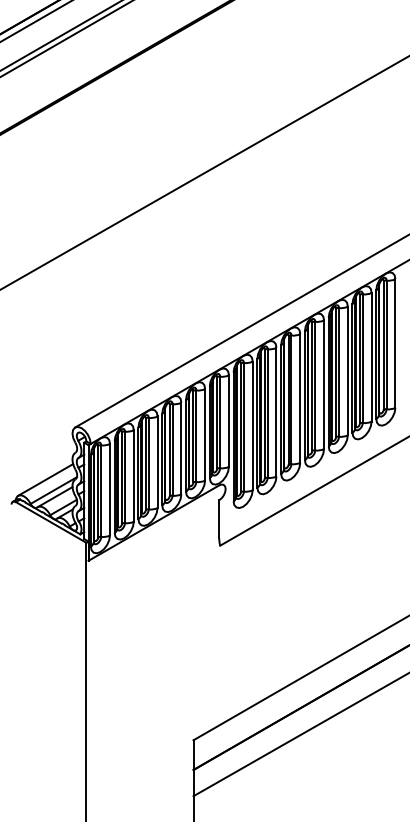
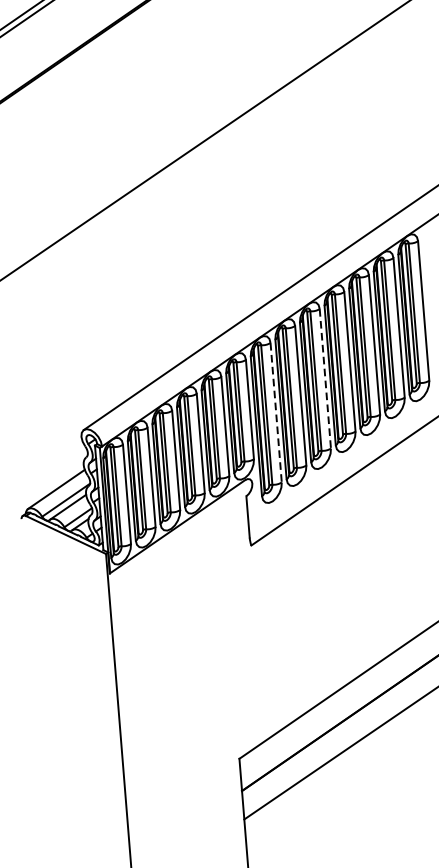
line: (300, 398) -> (325, 378), solid -> dashed
line: (252, 426) -> (276, 413), solid -> dashed

